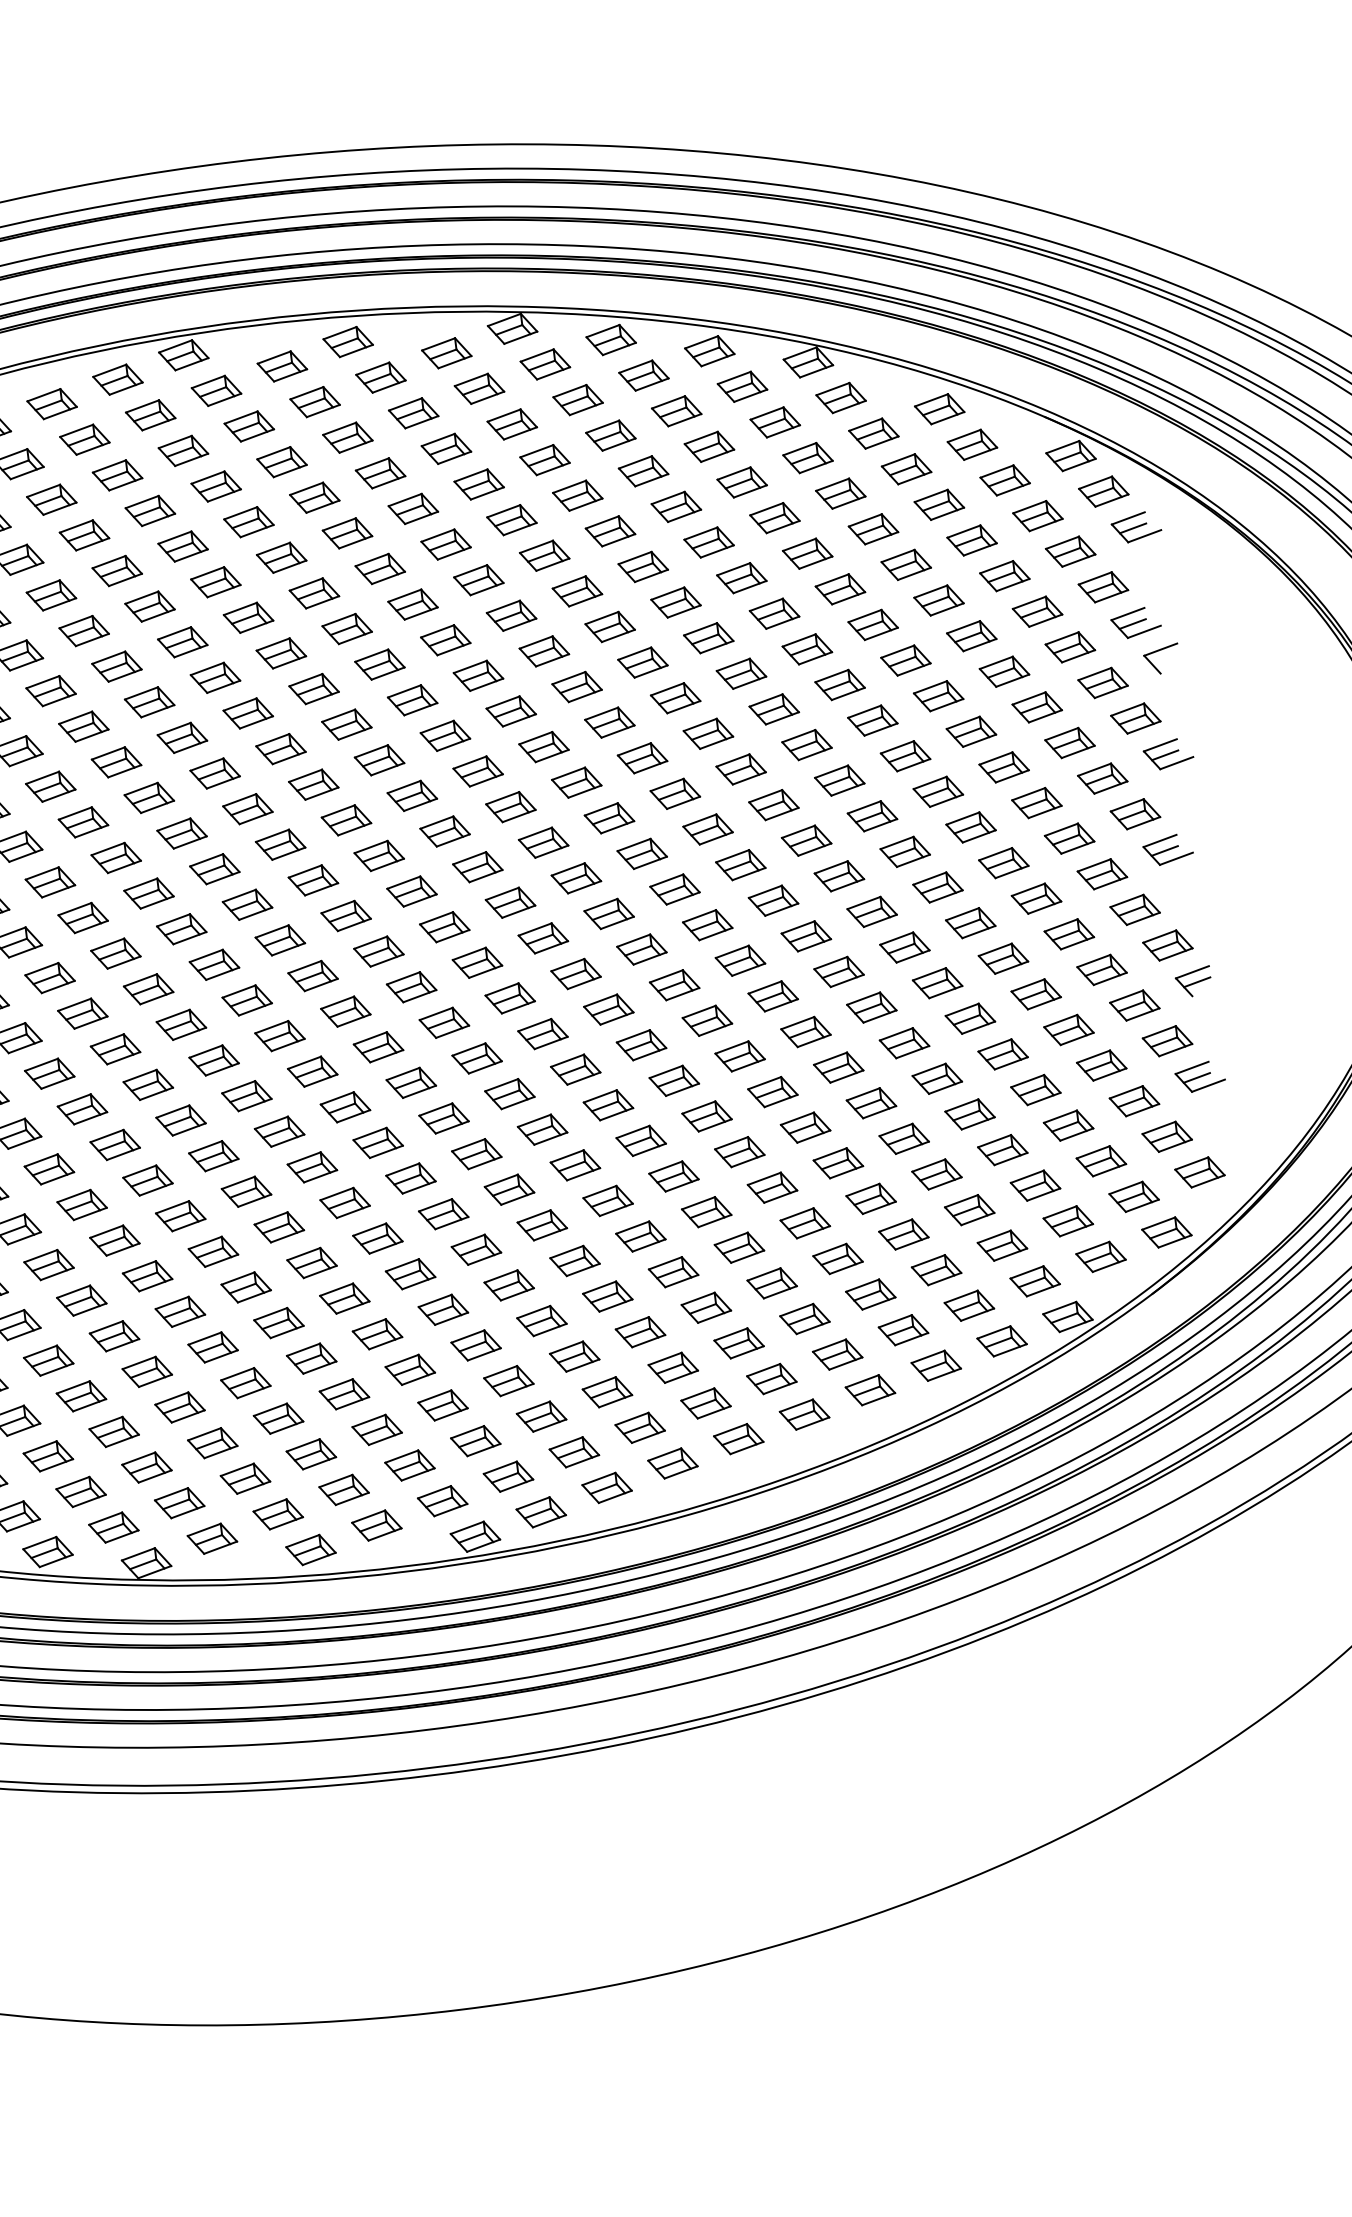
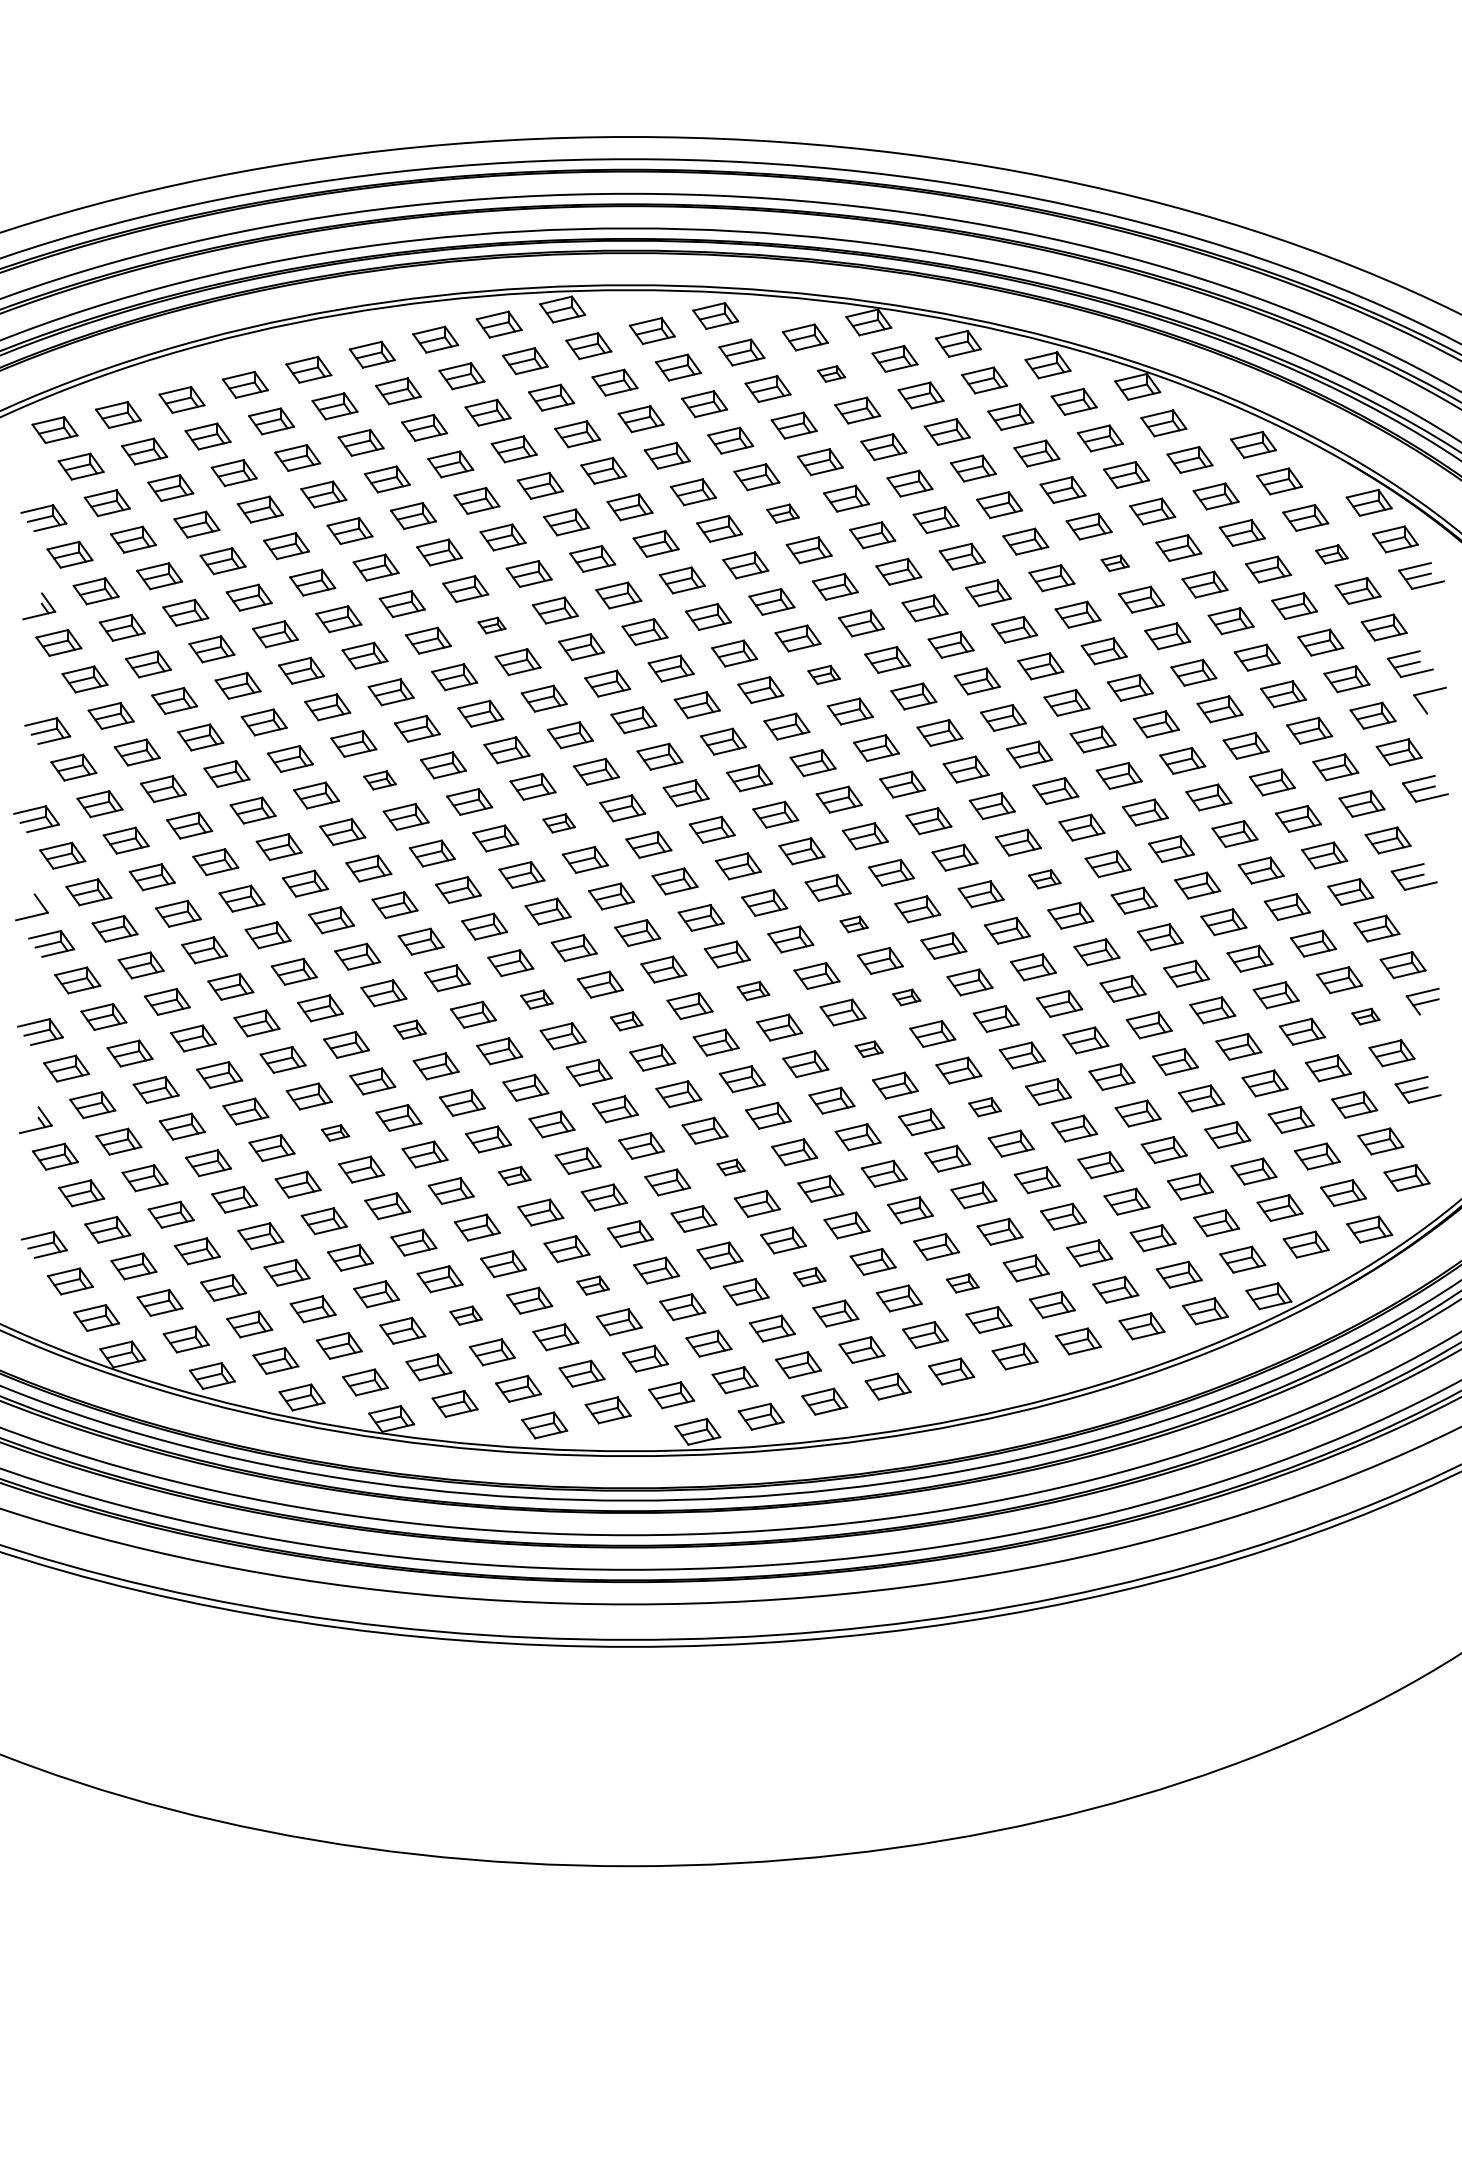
part: (479, 388) -> (831, 373), size x0.6
part: (1037, 516) -> (1331, 554), size x0.7
part: (445, 544) -> (782, 513), size x0.7
part: (806, 554) -> (1114, 563), size x0.6
part: (149, 702) -> (491, 625), size x0.6
part: (510, 711) -> (823, 674), size x0.7
part: (49, 882) -> (379, 780), size x0.7
part: (773, 901) -> (1044, 879), size x0.7
part: (246, 905) -> (558, 823), size x0.7
part: (575, 974) -> (853, 924), size x0.6
part: (1134, 1005) -> (1365, 1016), size x0.6
part: (641, 1045) -> (906, 997), size x0.6
part: (477, 1057) -> (753, 990), size x0.7
part: (246, 1095) -> (536, 999), size x0.7
part: (607, 1105) -> (868, 1049), size x0.6
part: (345, 1107) -> (626, 1021), size x0.7
part: (114, 1144) -> (409, 1029), size x0.7
part: (739, 1152) -> (984, 1107), size x0.7
part: (475, 1250) -> (730, 1167), size x0.6
part: (49, 1264) -> (335, 1132), size x0.6
part: (245, 1286) -> (514, 1175), size x0.7
part: (738, 1343) -> (962, 1283), size x0.7
part: (574, 1356) -> (809, 1276), size x0.7
part: (343, 1394) -> (592, 1285), size x0.7
part: (211, 1442) -> (465, 1315), size x0.7

